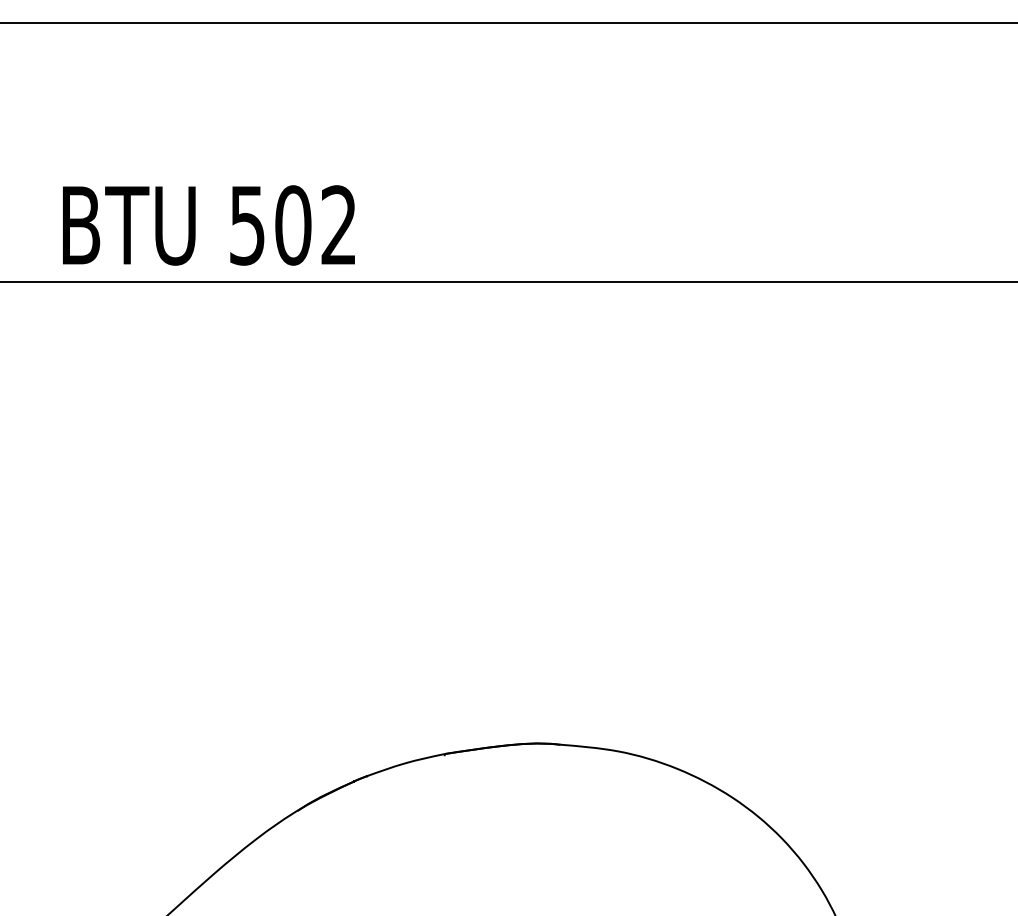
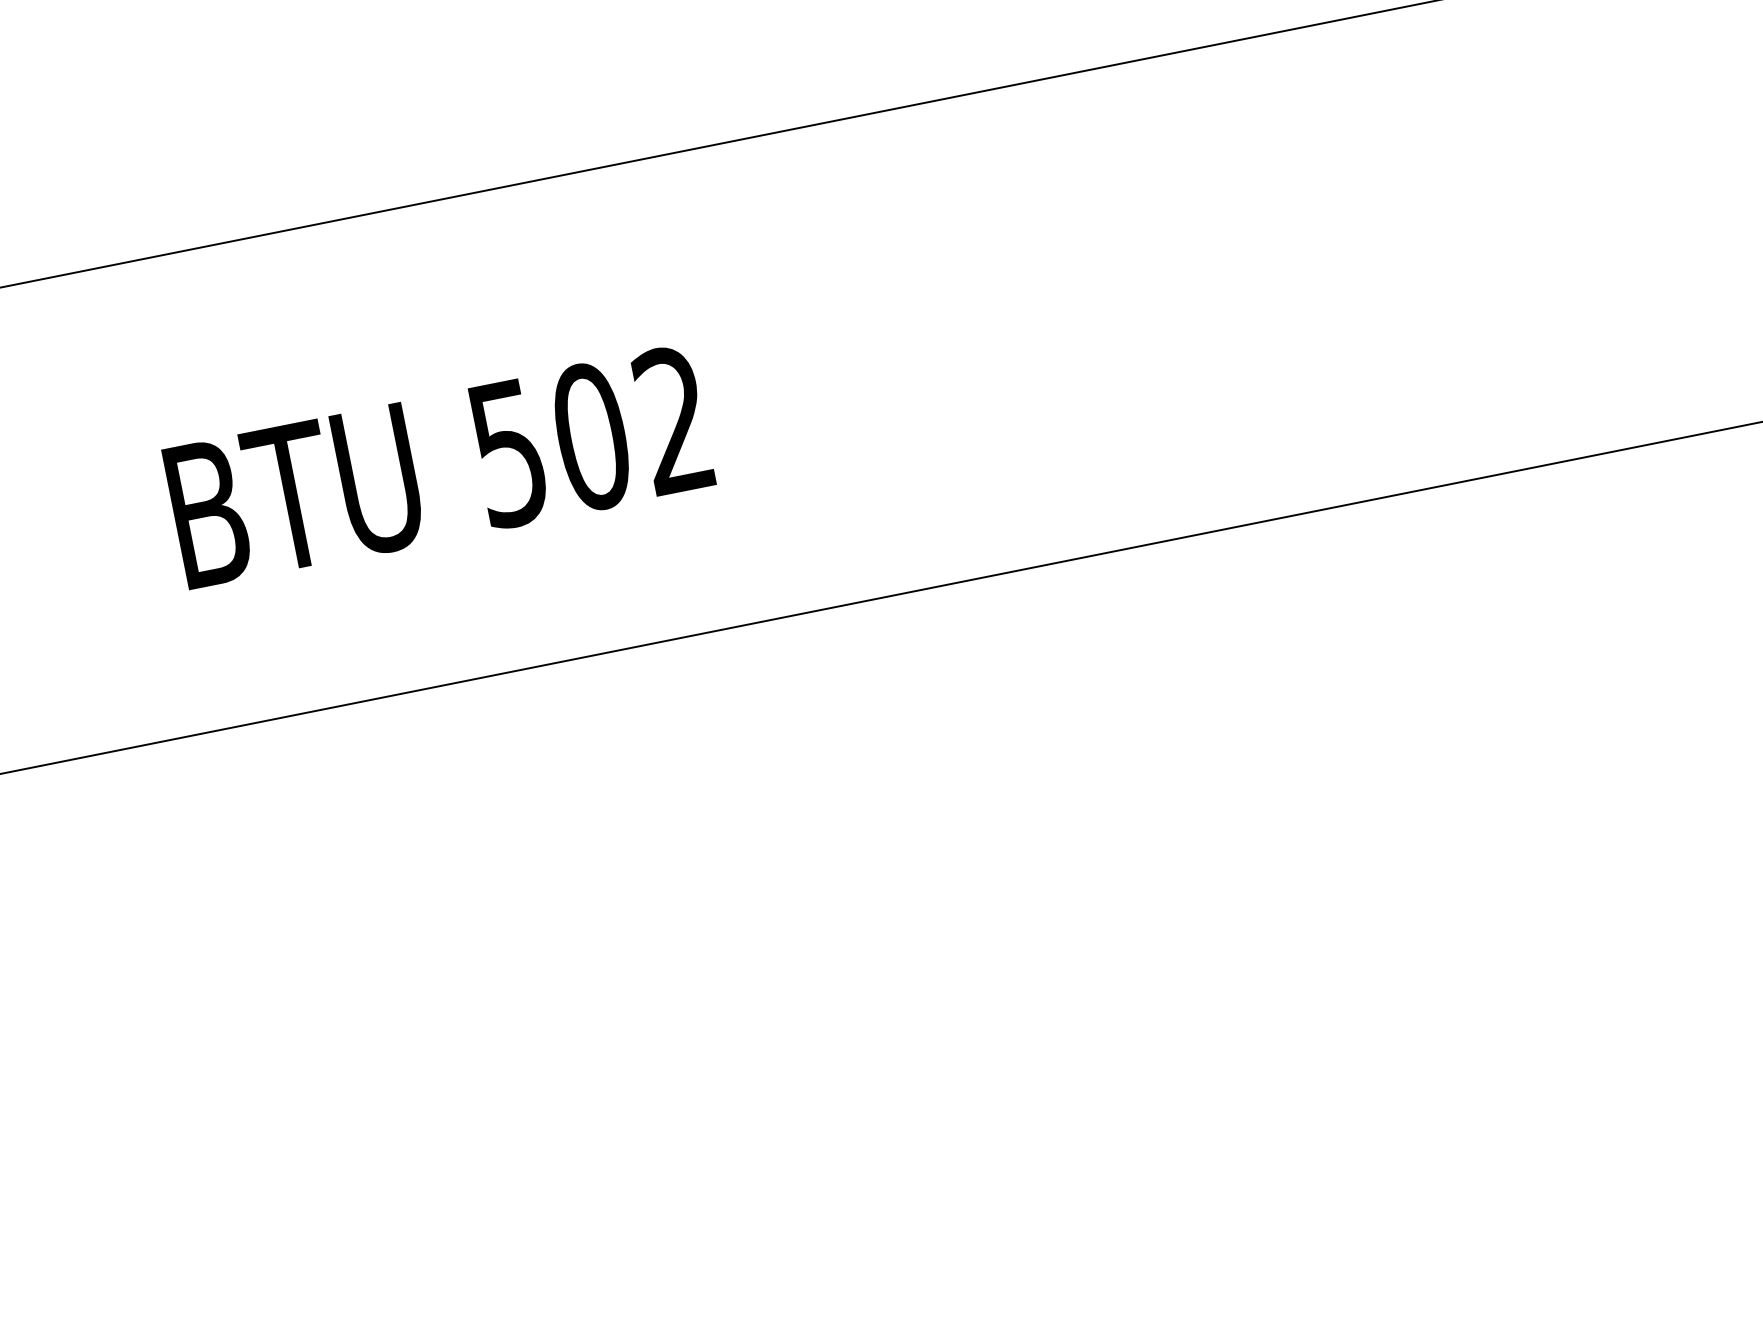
text: (208, 225) -> (438, 467), moved

